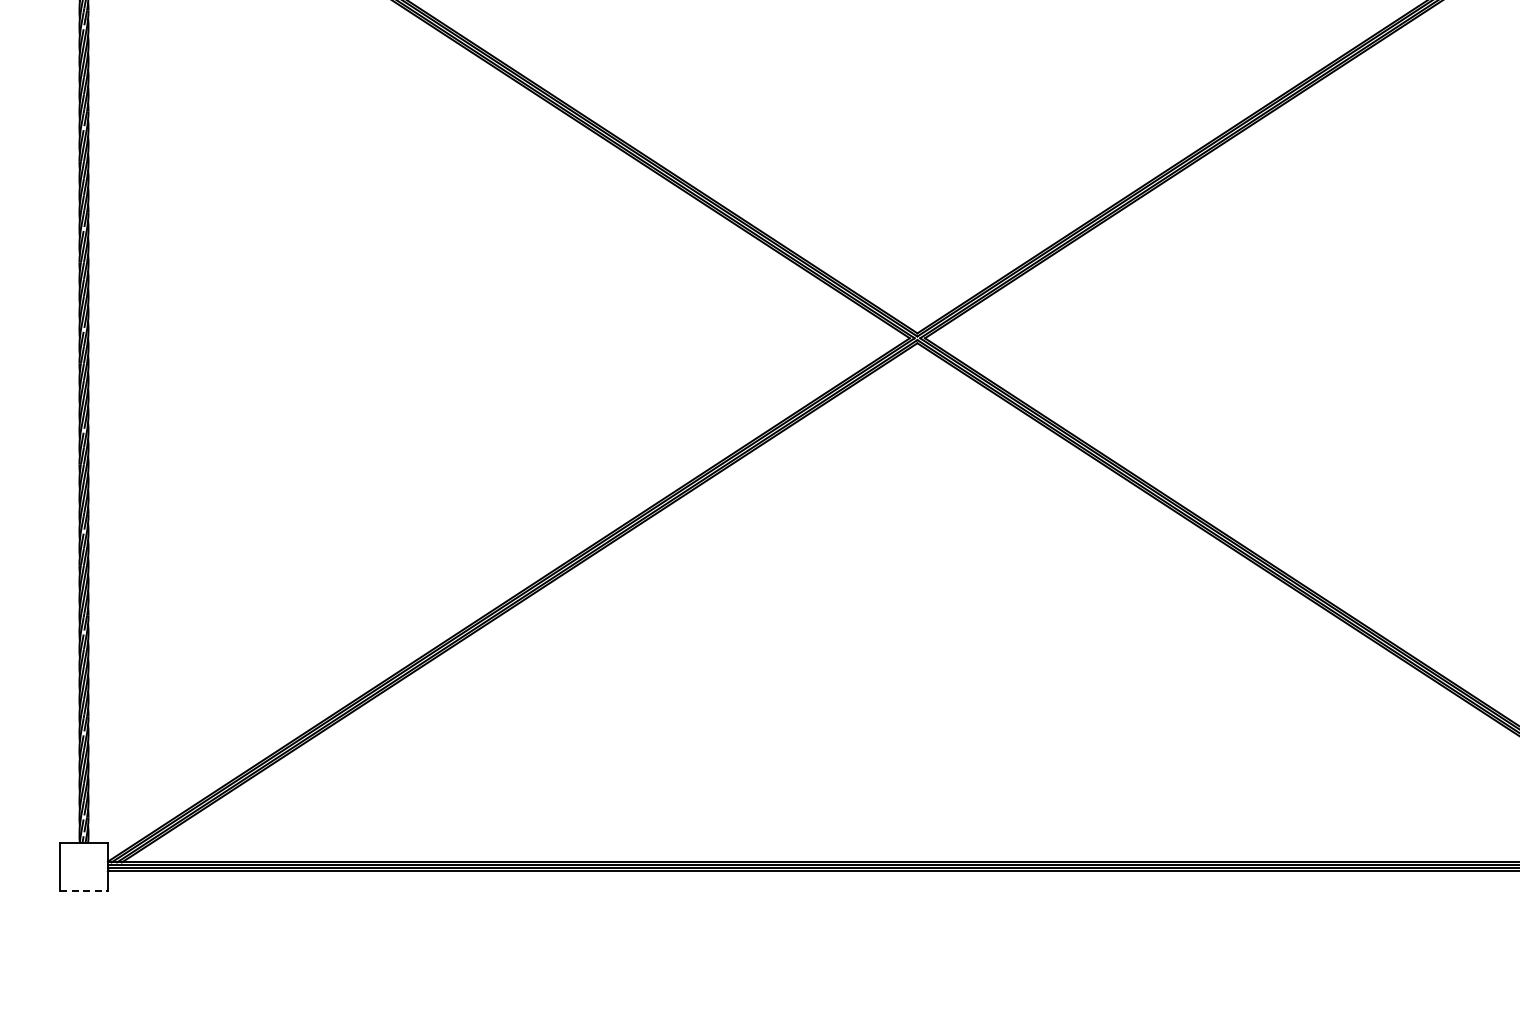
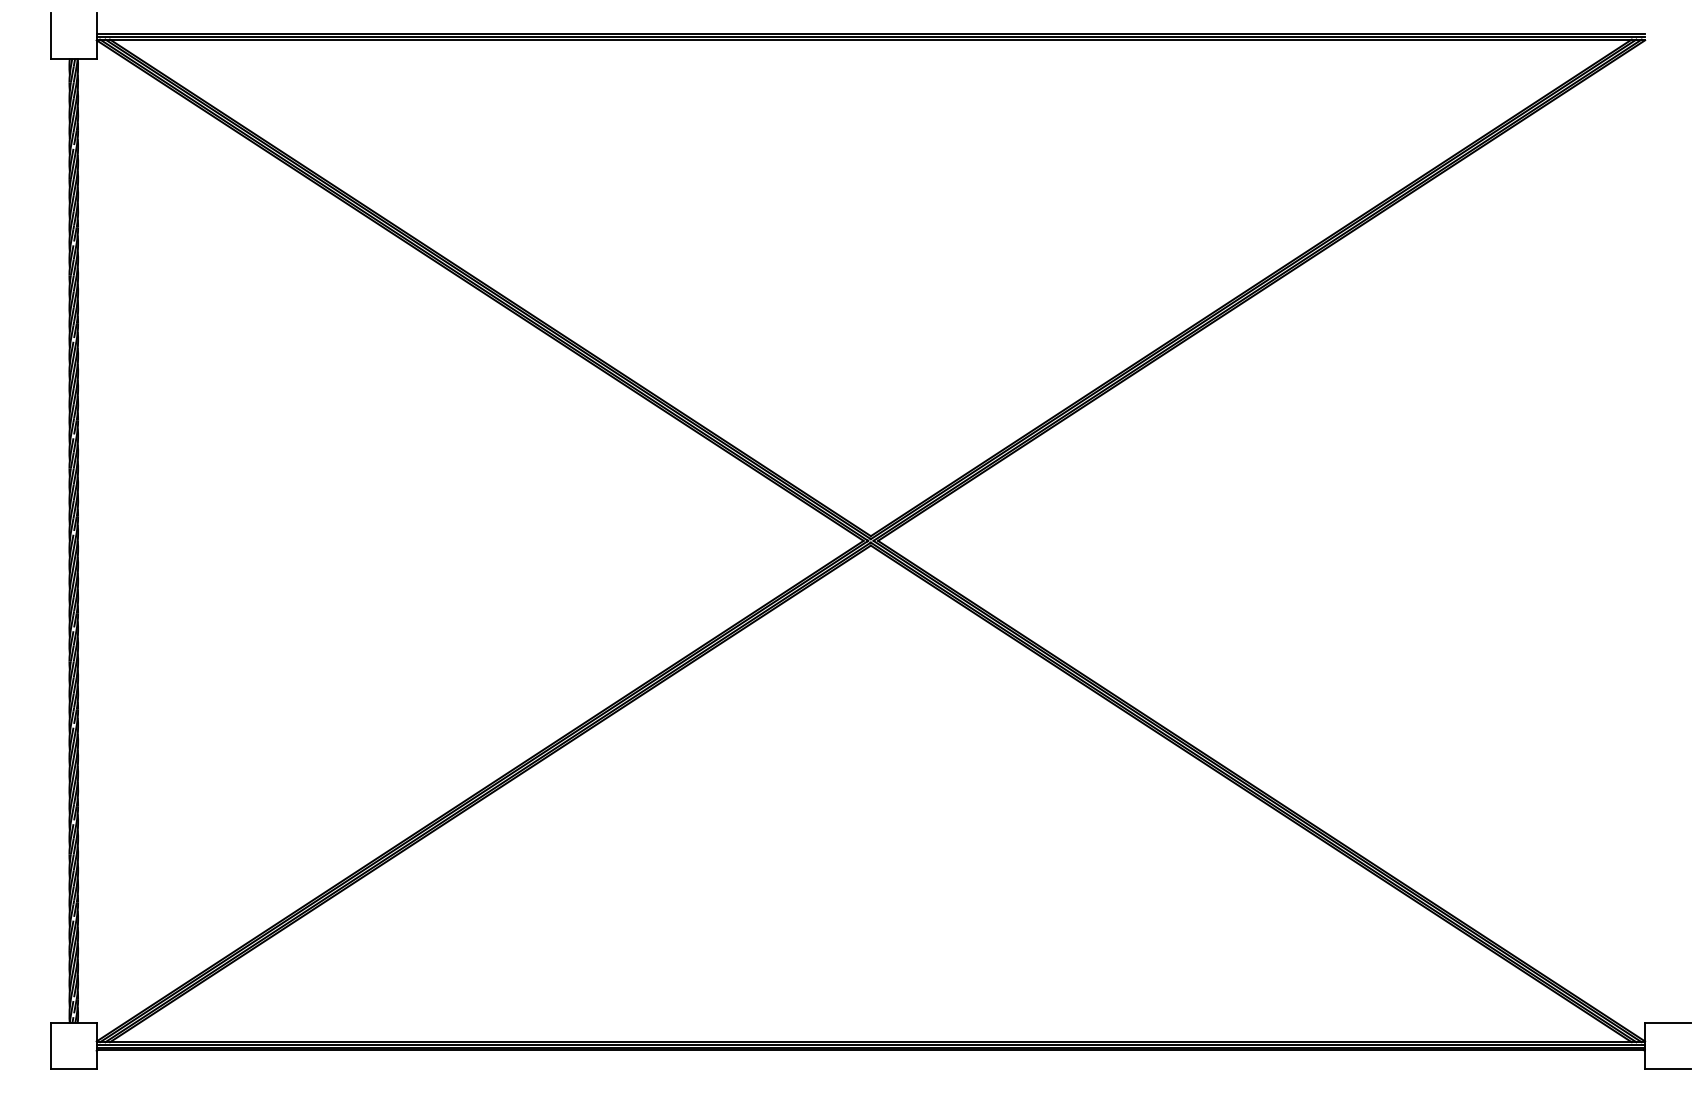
line: (83, 891) -> (73, 1069), dashed -> solid

